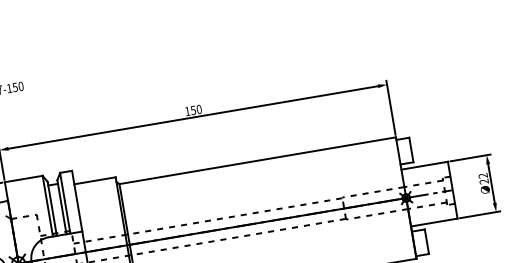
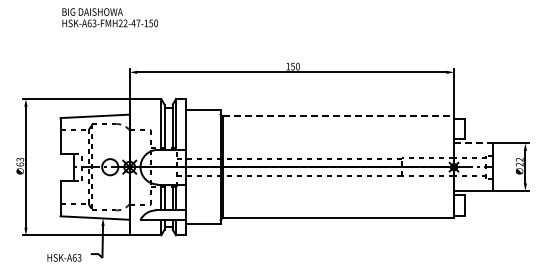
line: (257, 160) -> (338, 116), solid -> dashed
line: (425, 165) -> (474, 143), solid -> dashed

